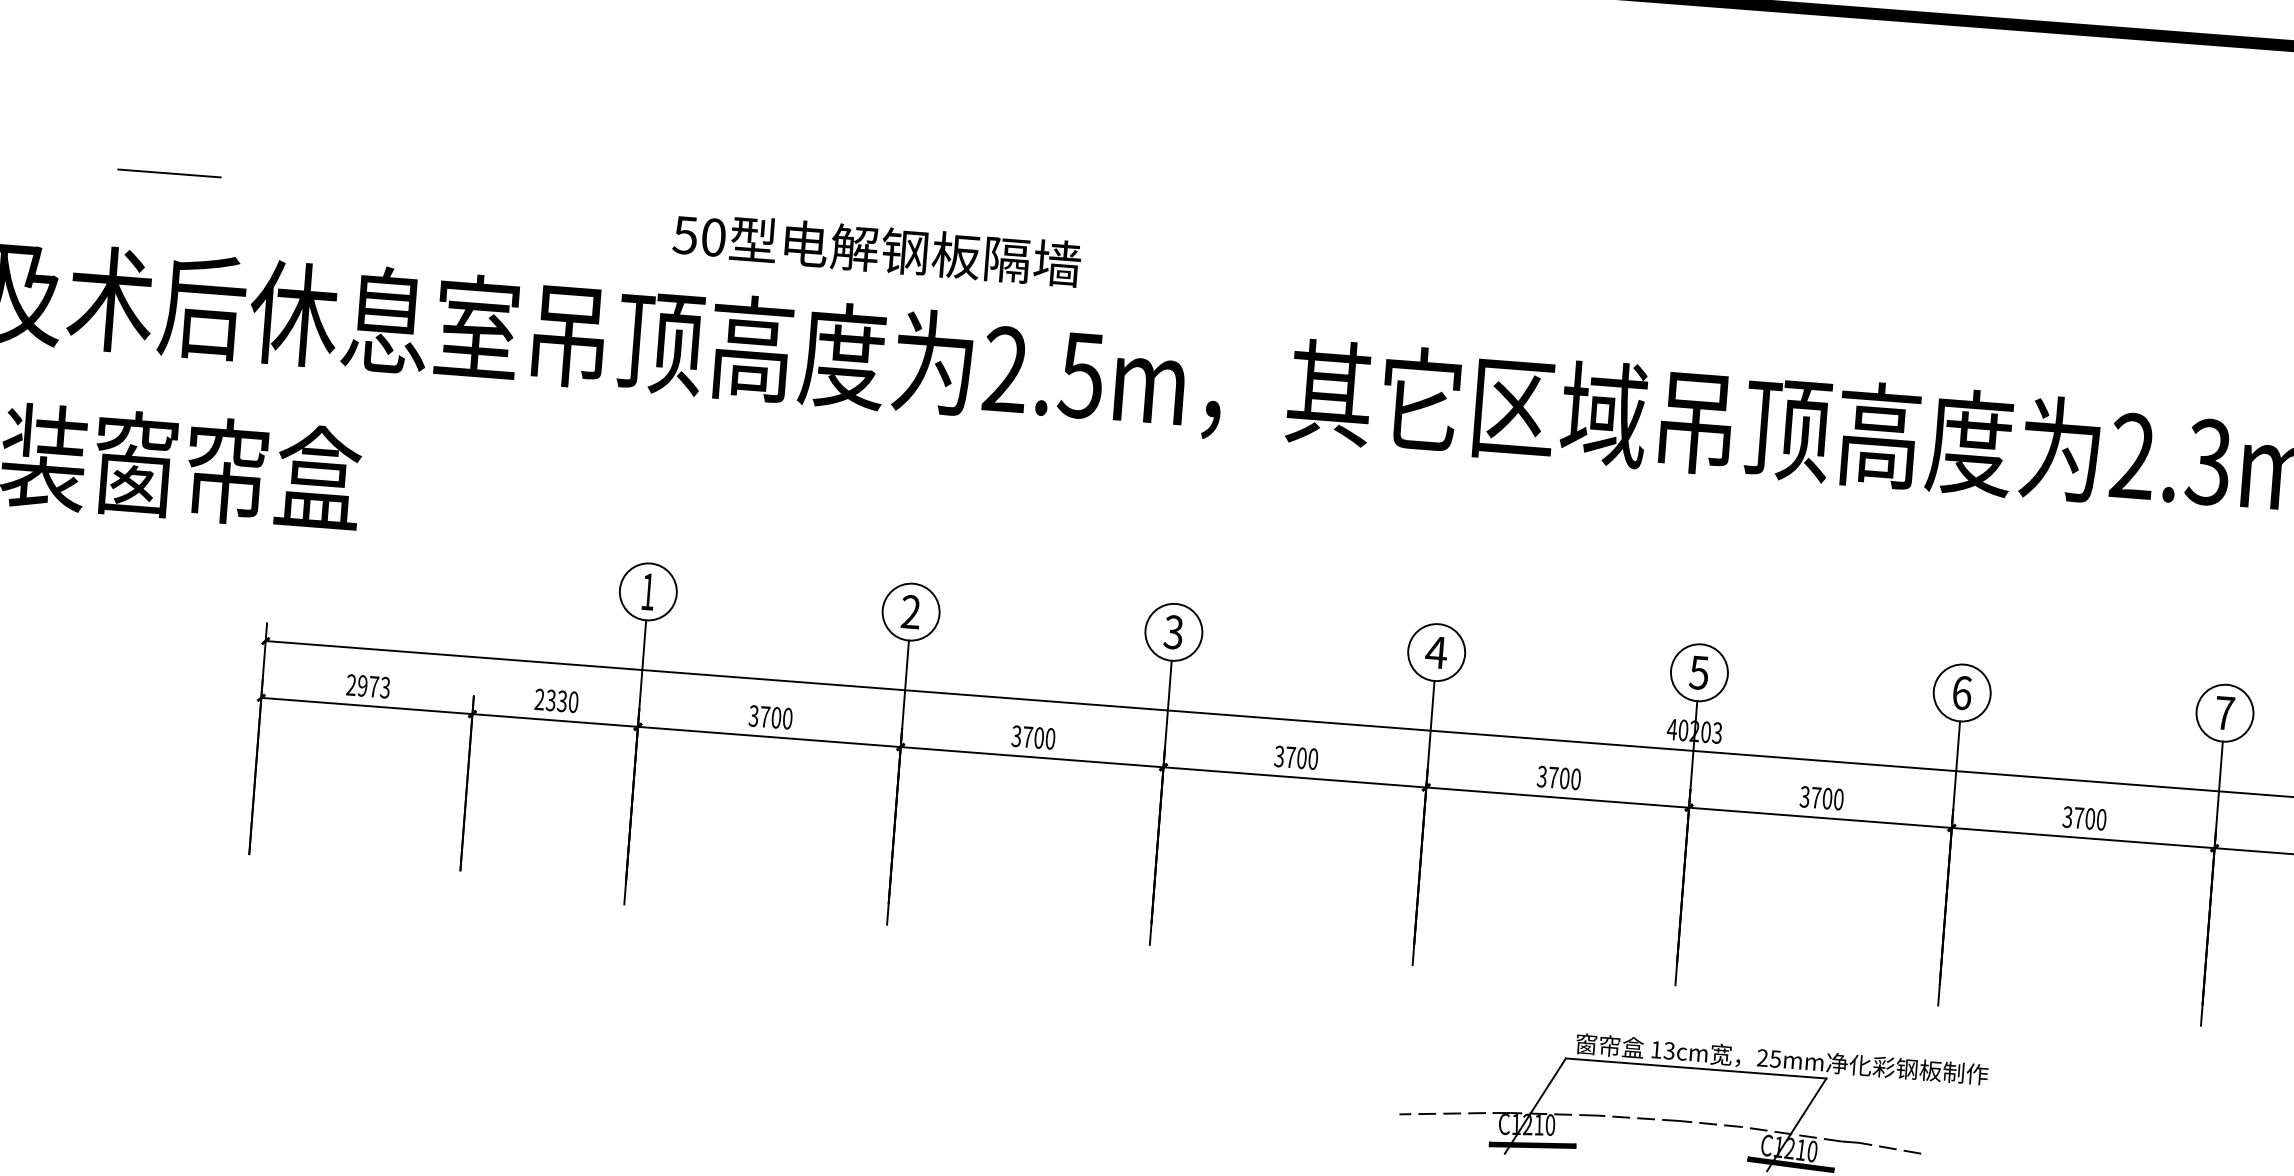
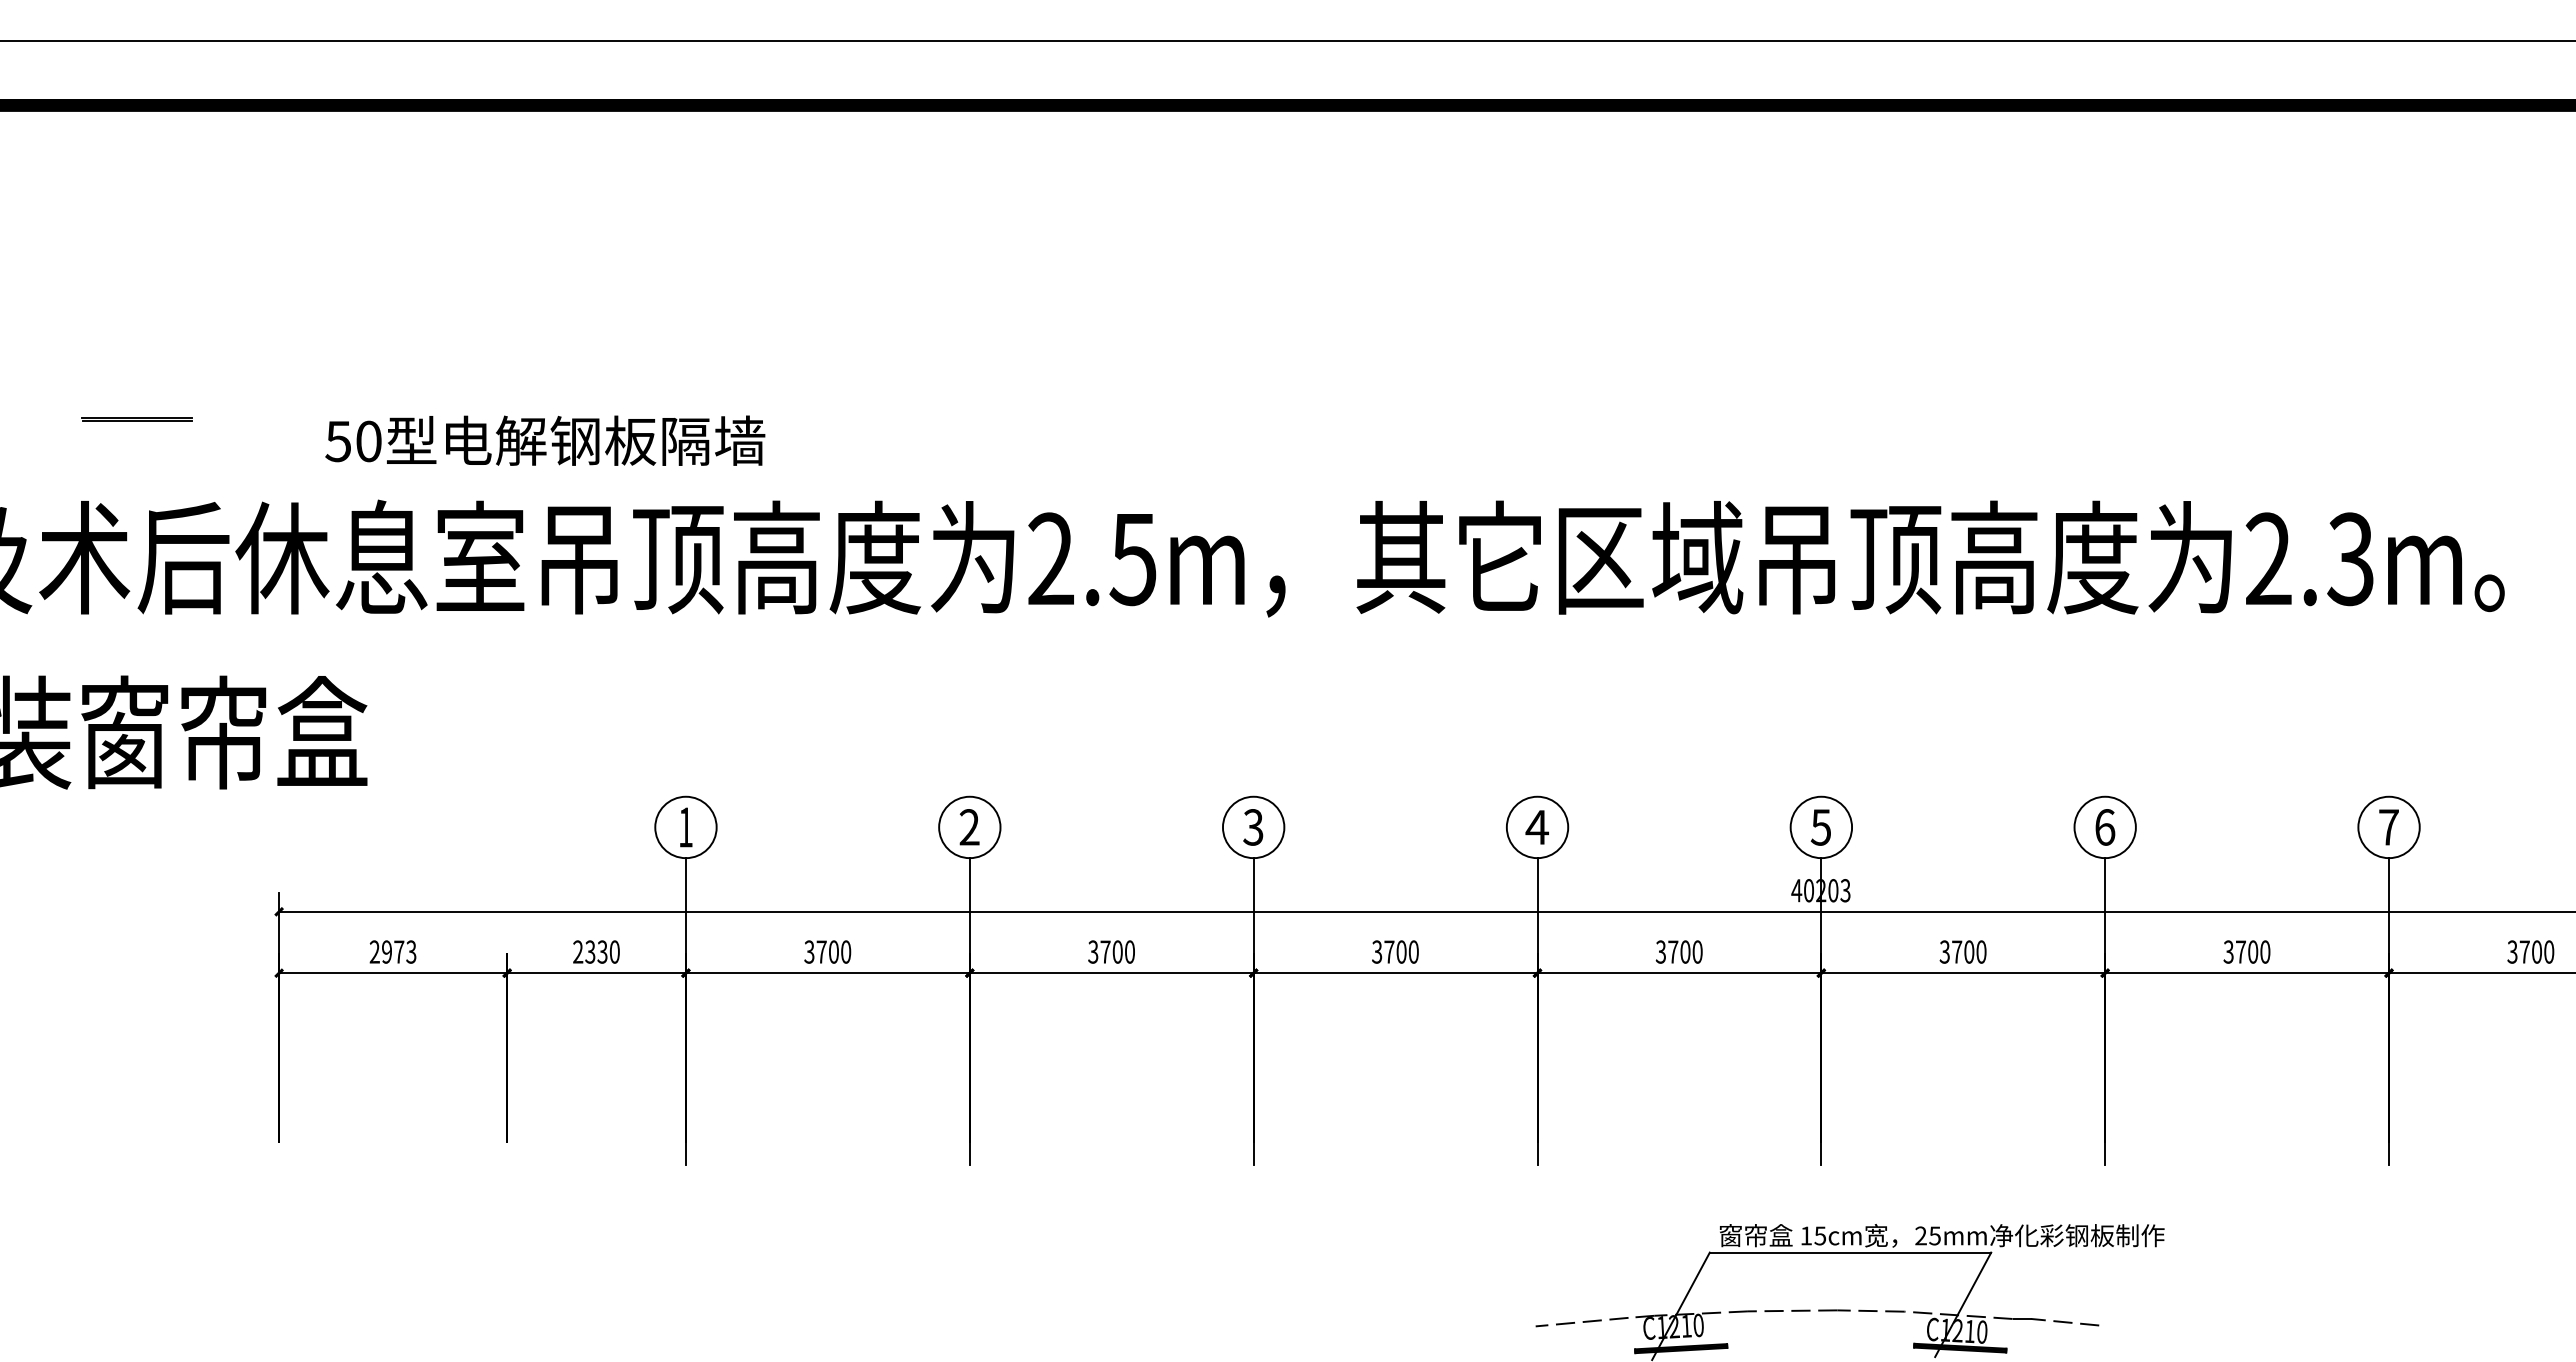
line: (169, 177) -> (137, 421), added
text: (877, 249) -> (545, 440), moved
text: (1669, 1050) -> (1820, 1235), 13cm -> 15cm

